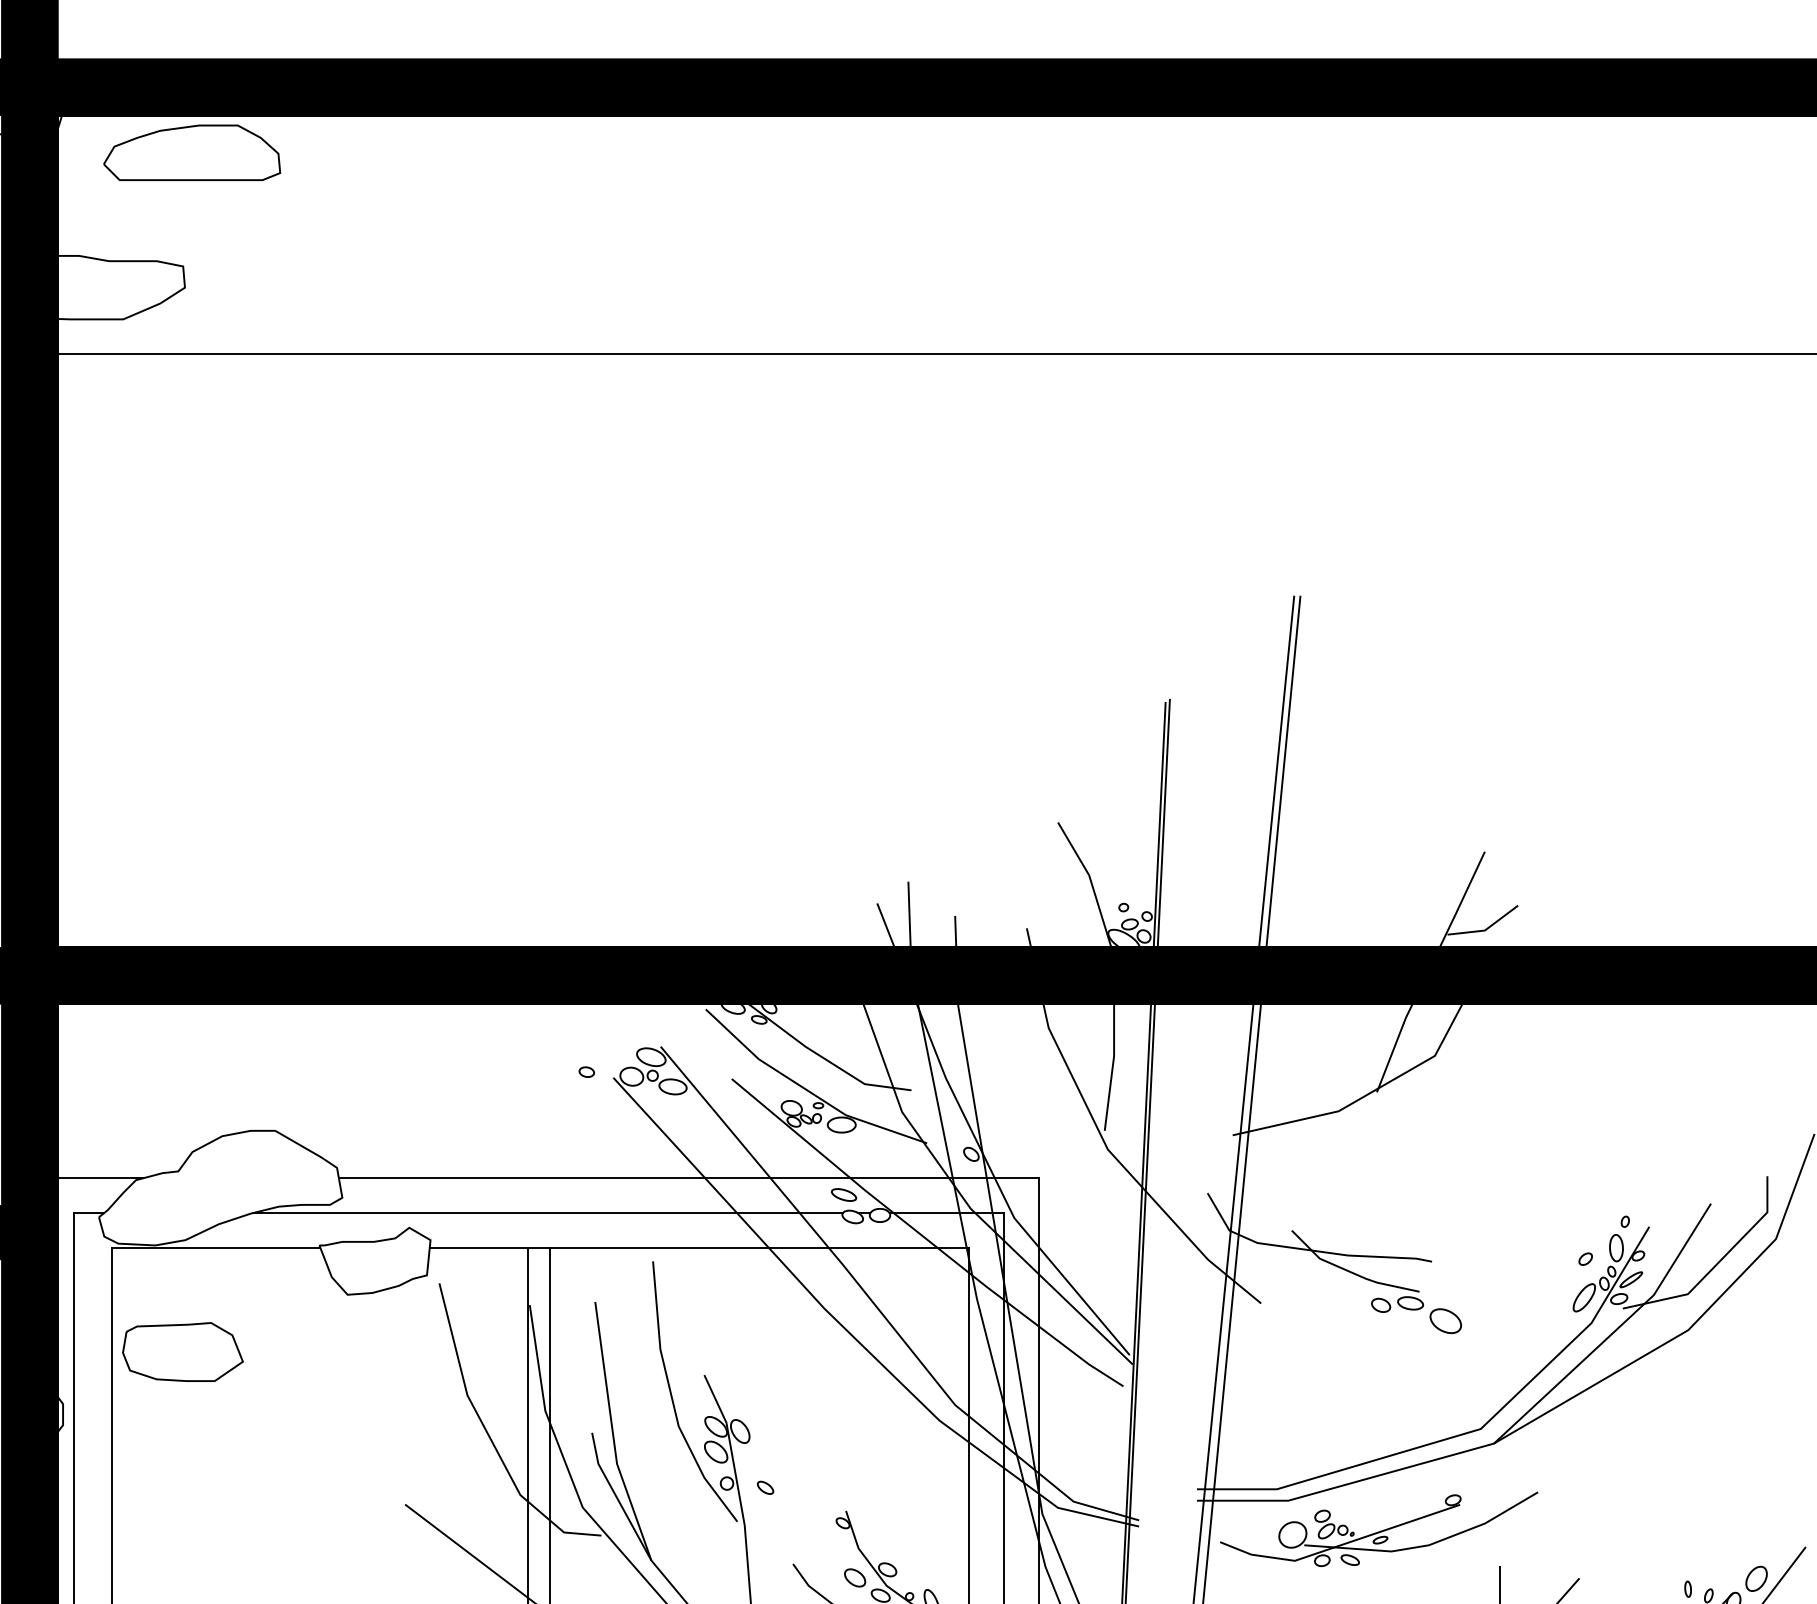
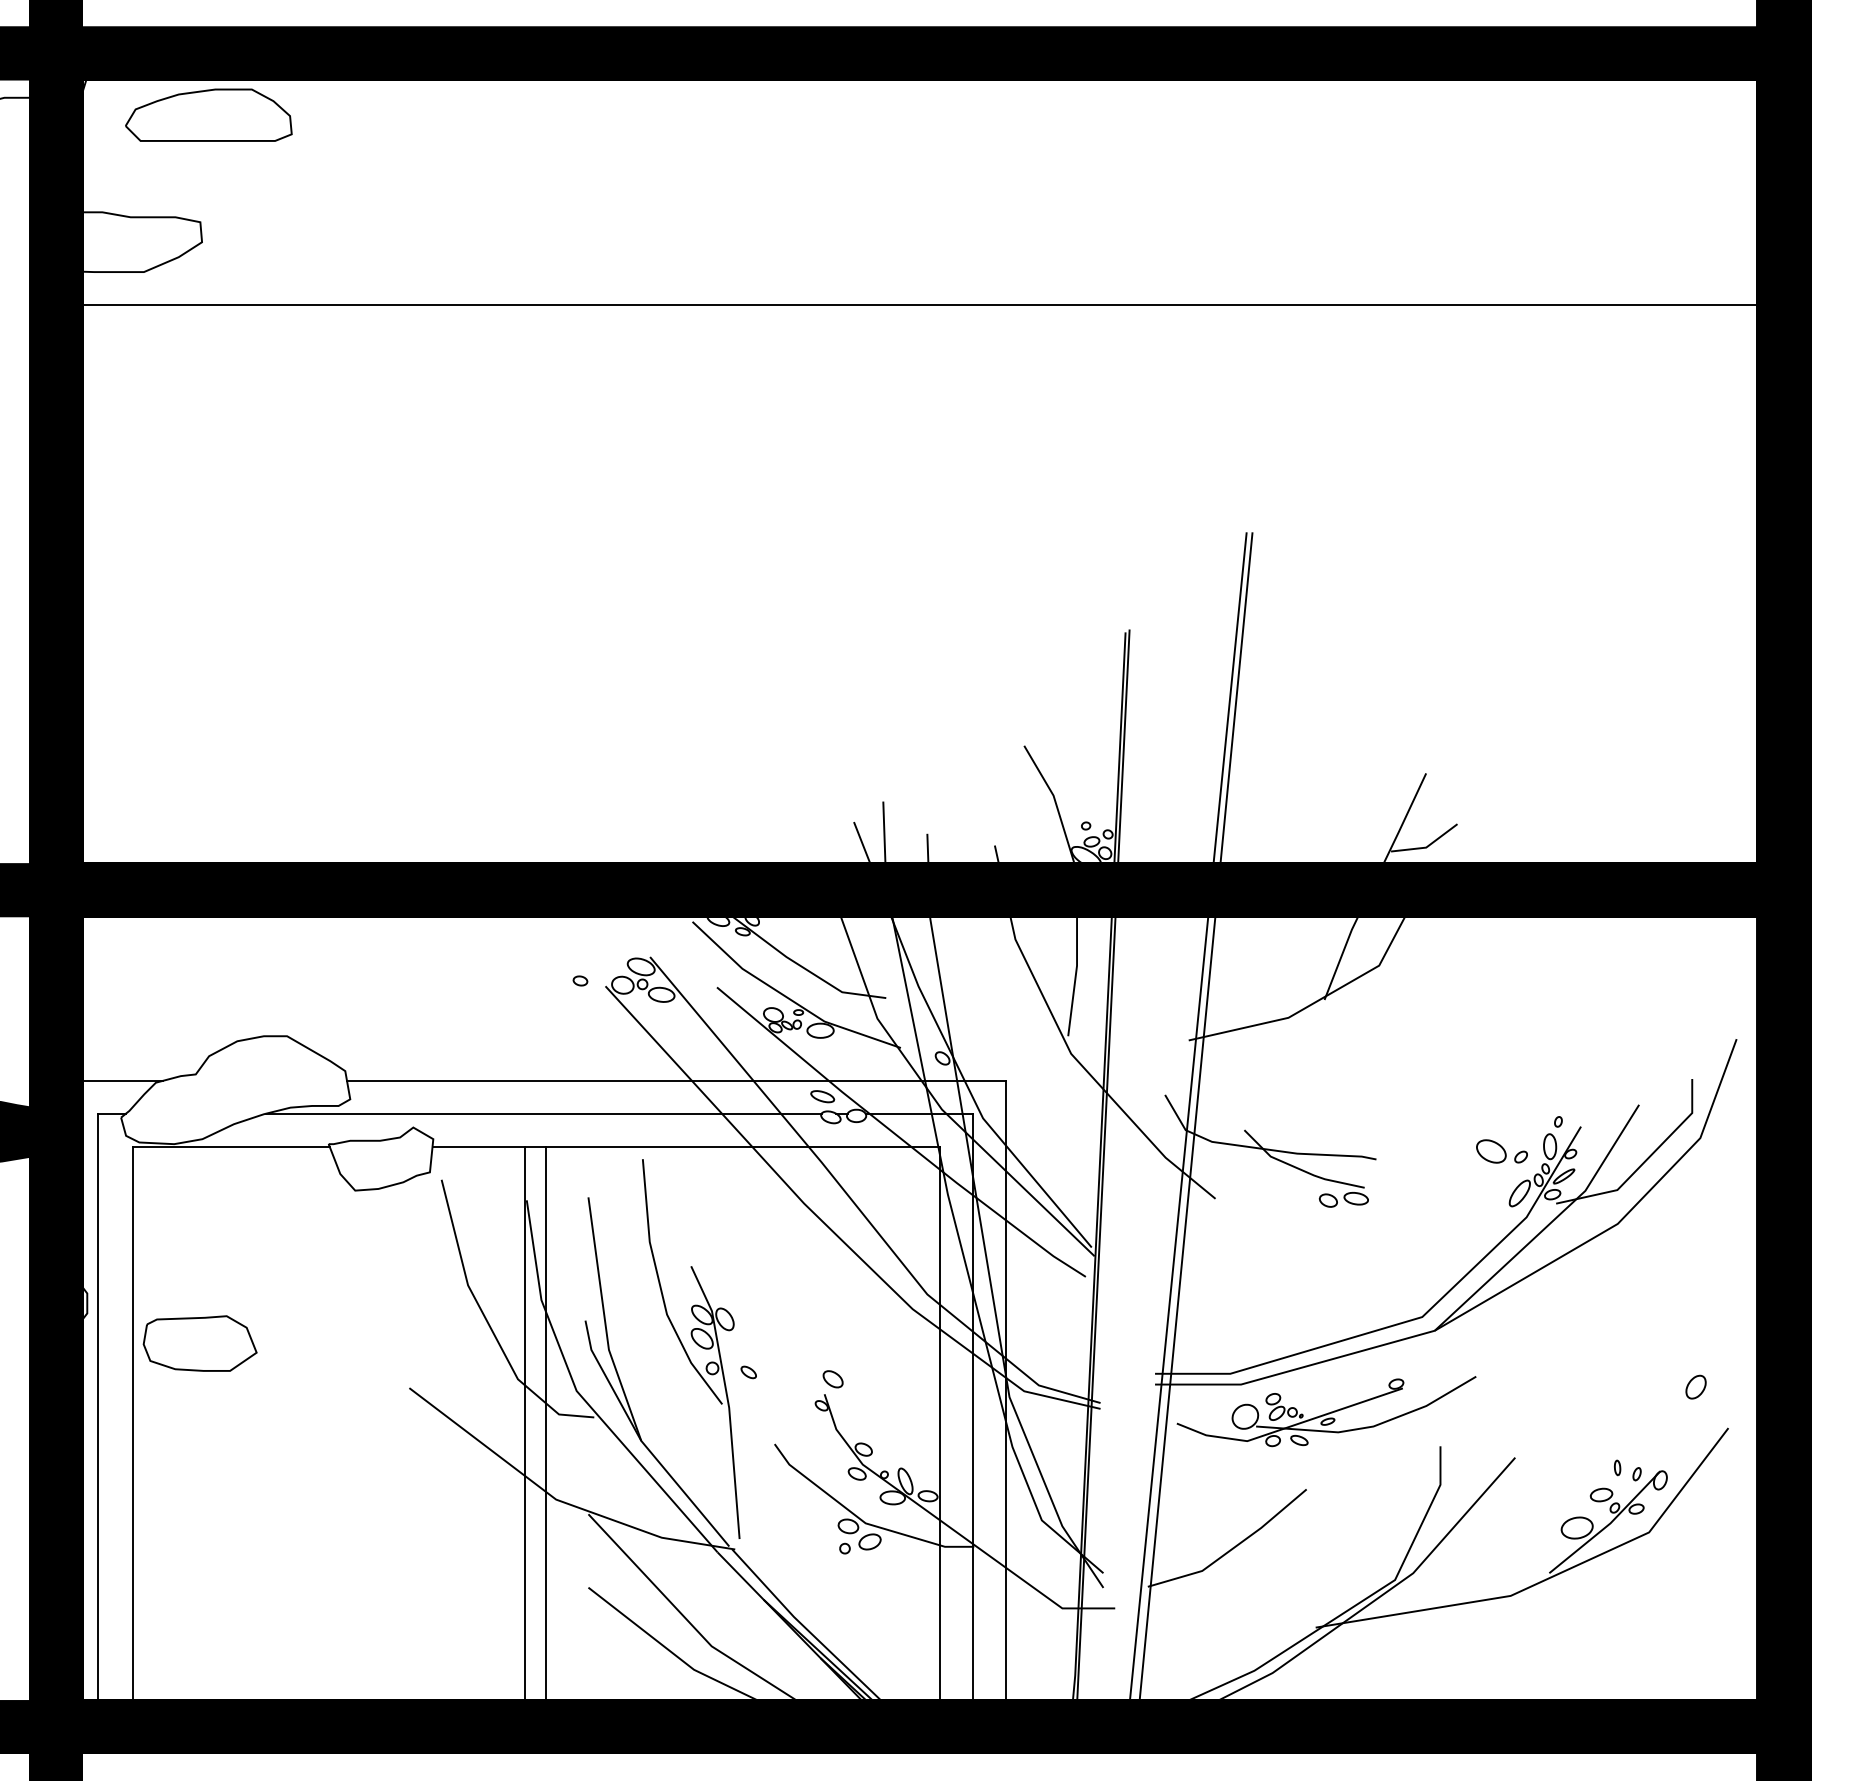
part: (1445, 1321) -> (1491, 1151), moved
part: (182, 1351) -> (199, 1343), moved
part: (854, 1578) -> (832, 1379), moved
part: (1755, 1578) -> (1695, 1386), moved

